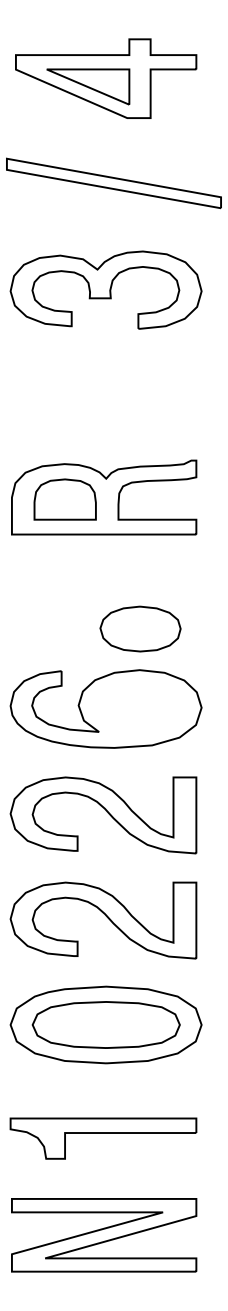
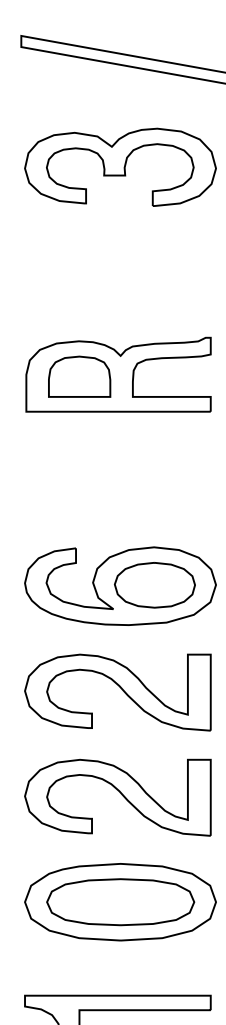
part: (140, 628) -> (154, 584), moved

